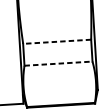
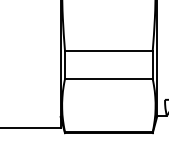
line: (56, 41) -> (108, 50), dashed -> solid
line: (58, 64) -> (108, 79), dashed -> solid

